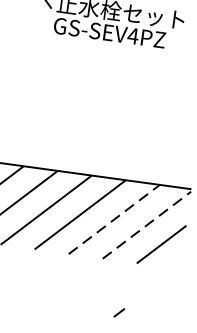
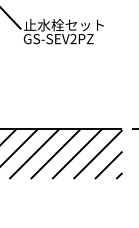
text: (133, 35) -> (73, 38), GS-SEV4PZ -> GS-SEV2PZ
line: (114, 219) -> (77, 153), dashed -> solid
line: (147, 225) -> (98, 154), dashed -> solid
line: (119, 312) -> (119, 175), moved

